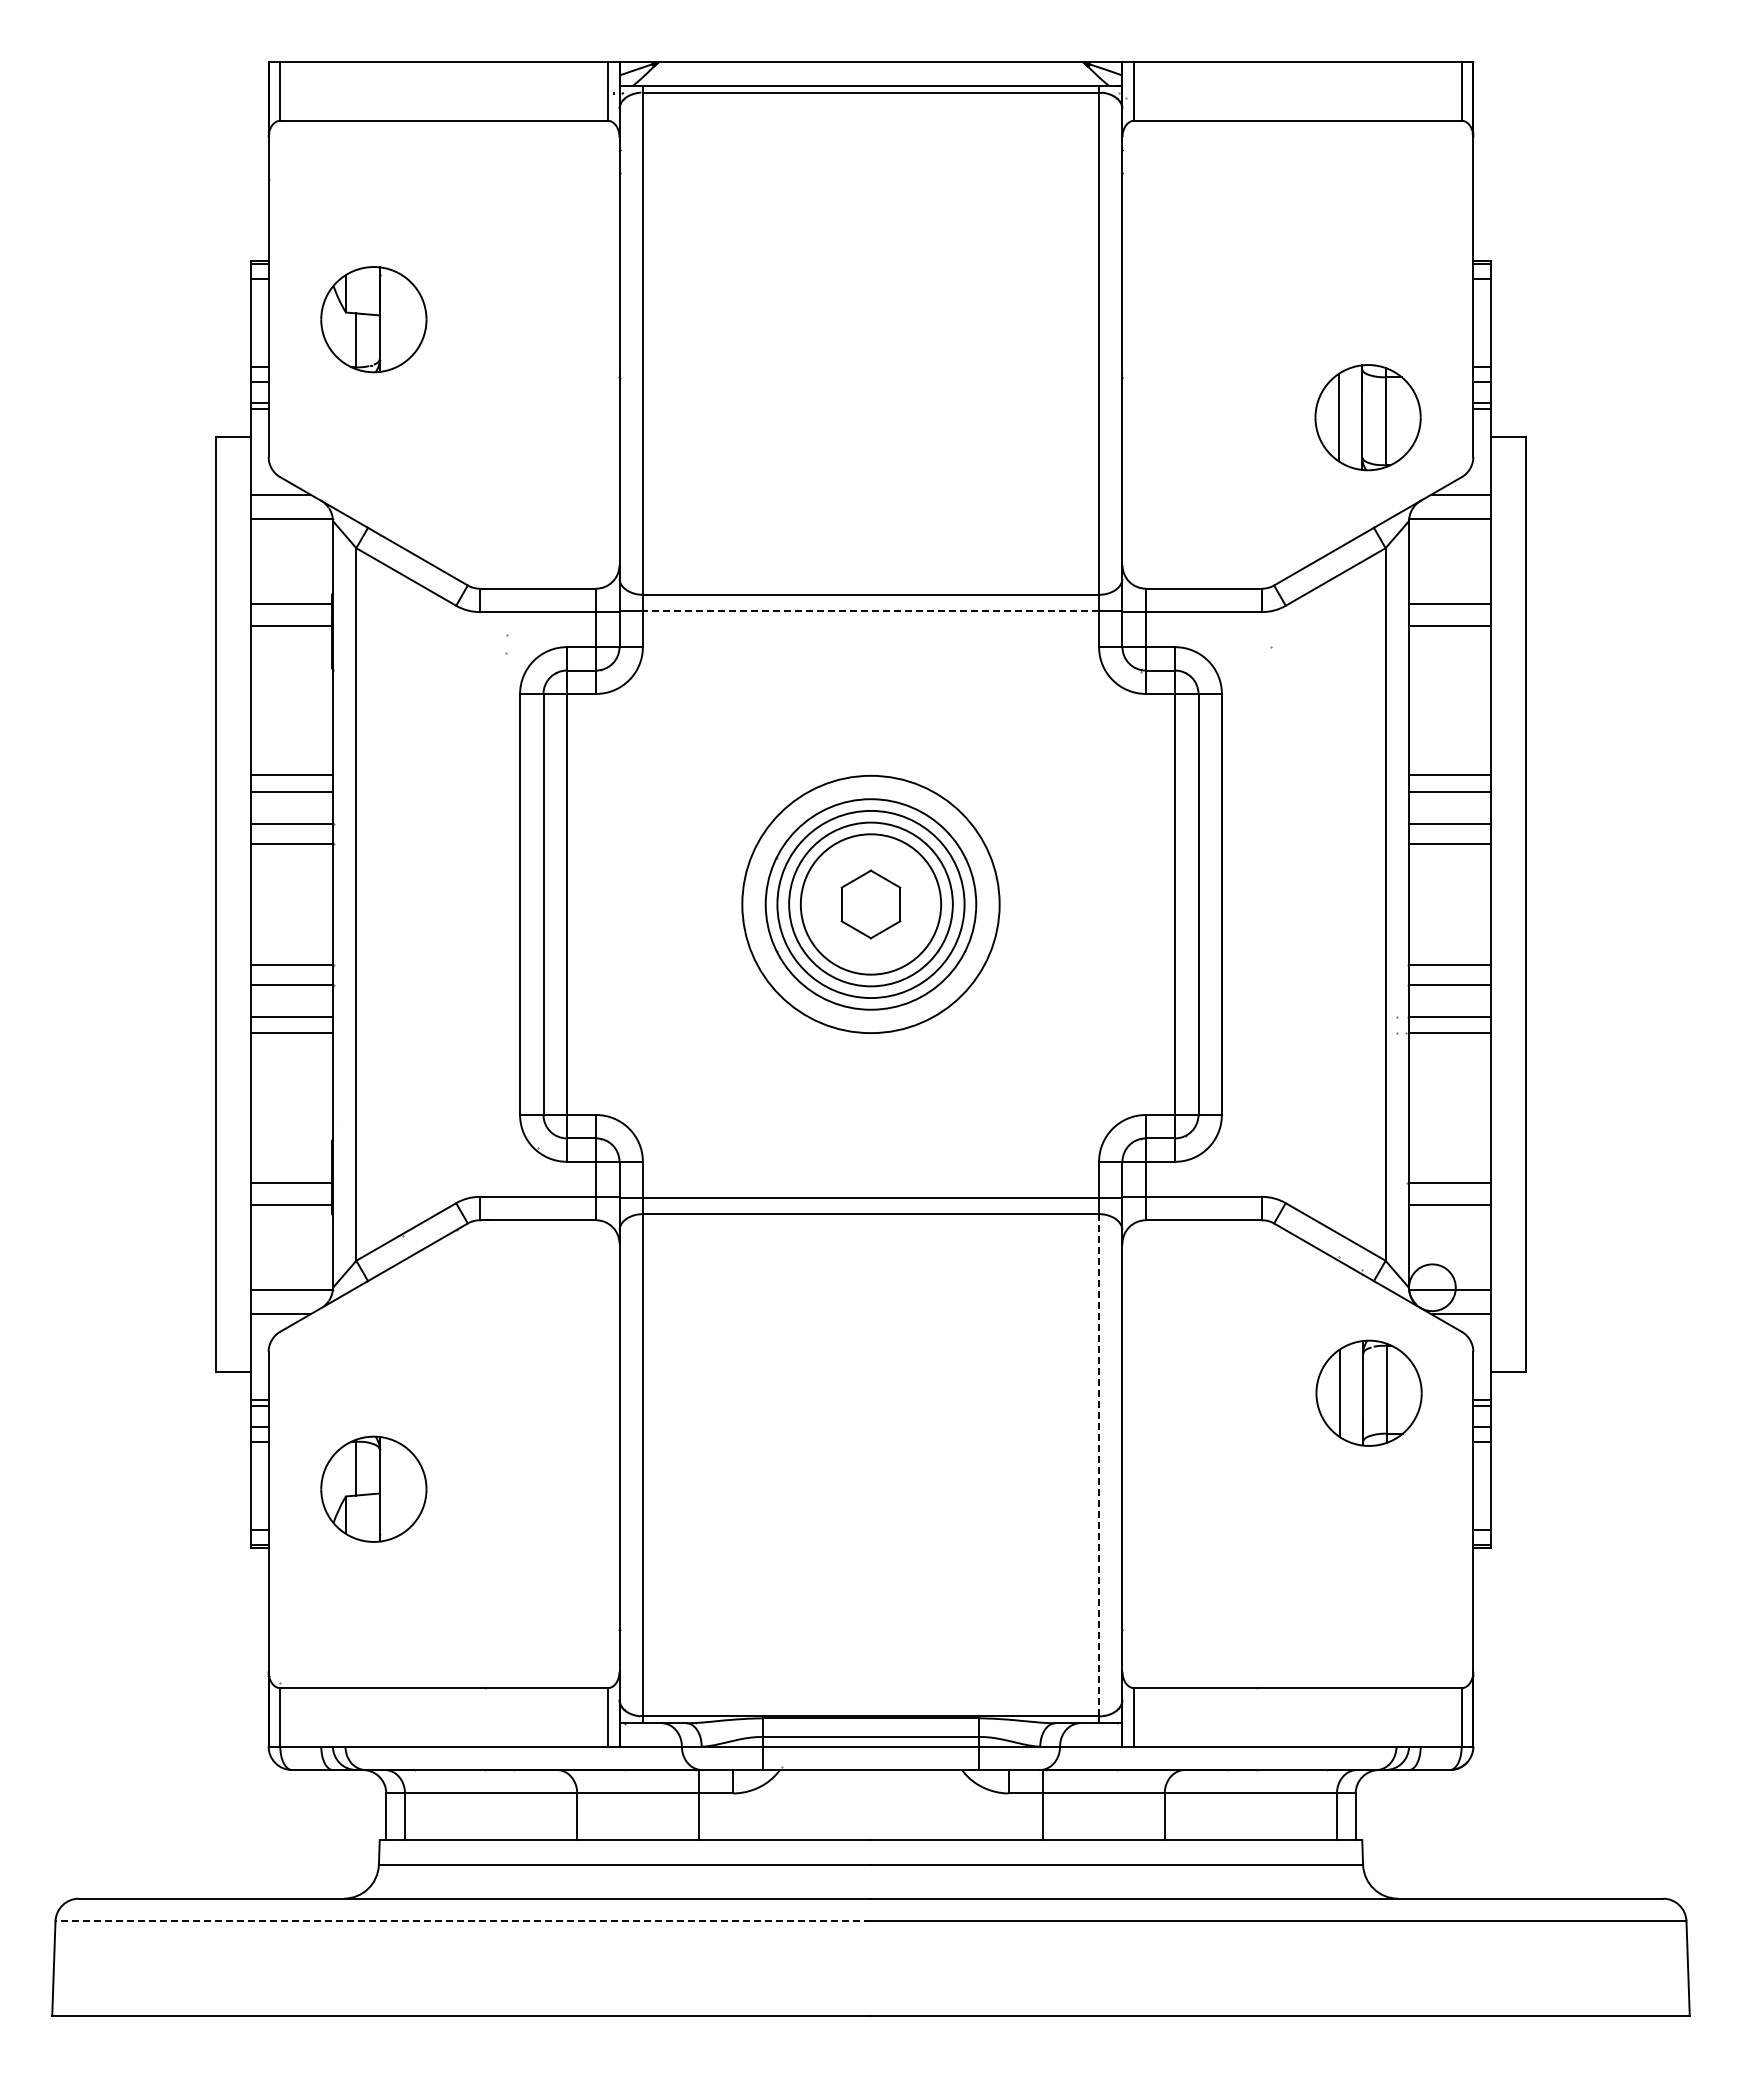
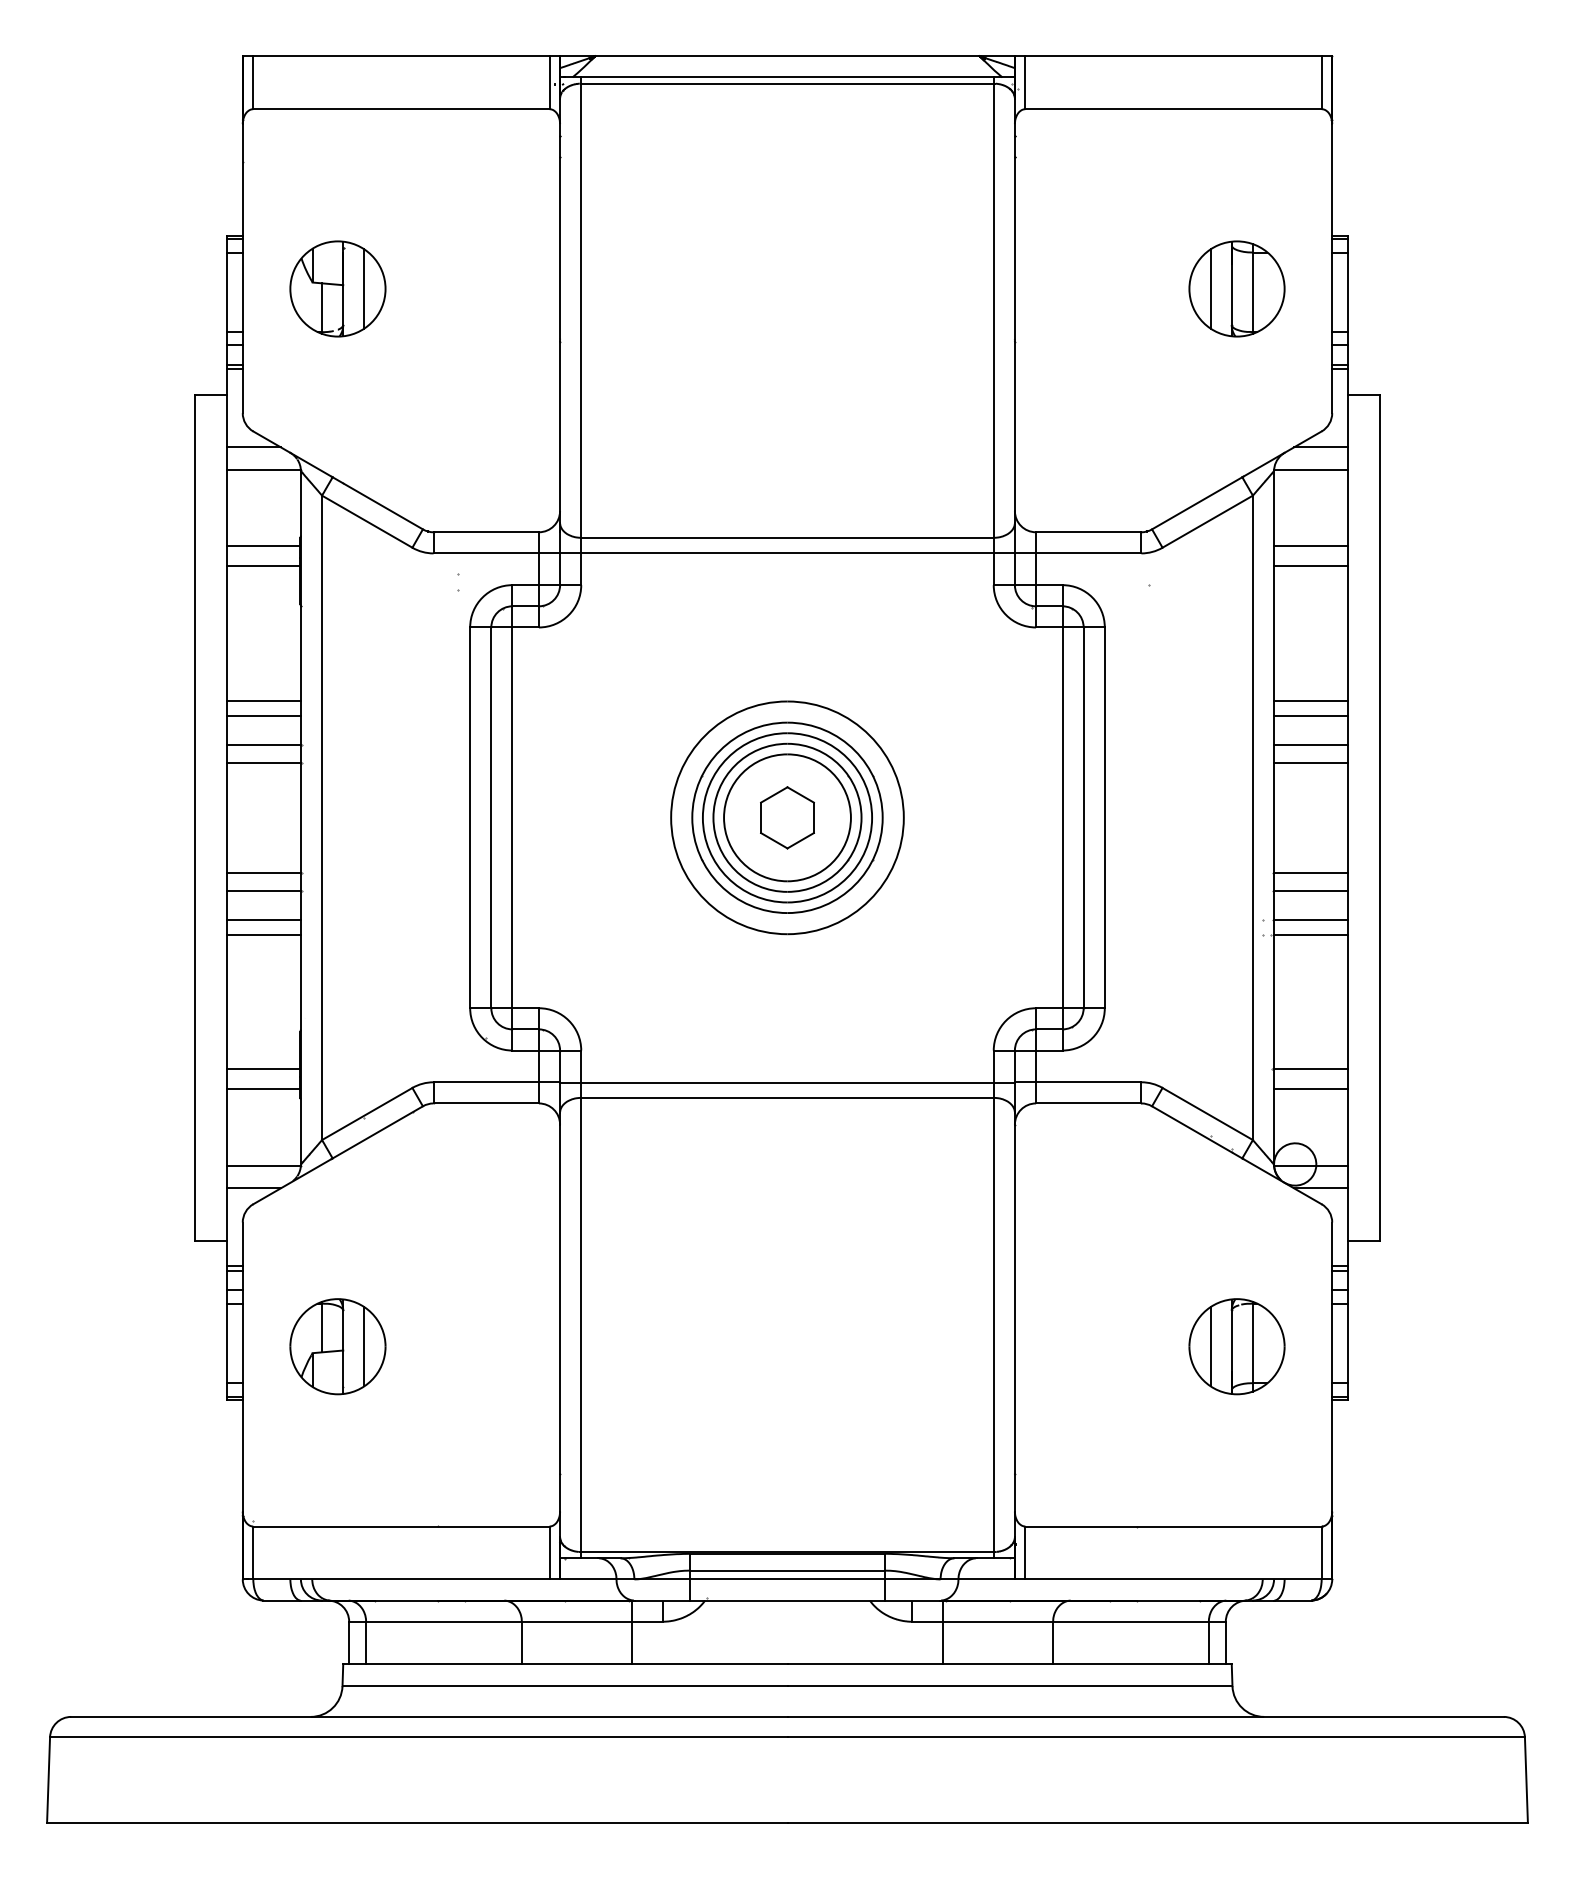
line: (403, 319) -> (364, 288), added
part: (1367, 417) -> (1236, 288), moved
line: (870, 611) -> (787, 552), dashed -> solid
part: (1368, 1392) -> (1236, 1345), moved
line: (1099, 1464) -> (994, 1324), dashed -> solid
line: (403, 1489) -> (364, 1346), added
line: (463, 1921) -> (418, 1737), dashed -> solid

